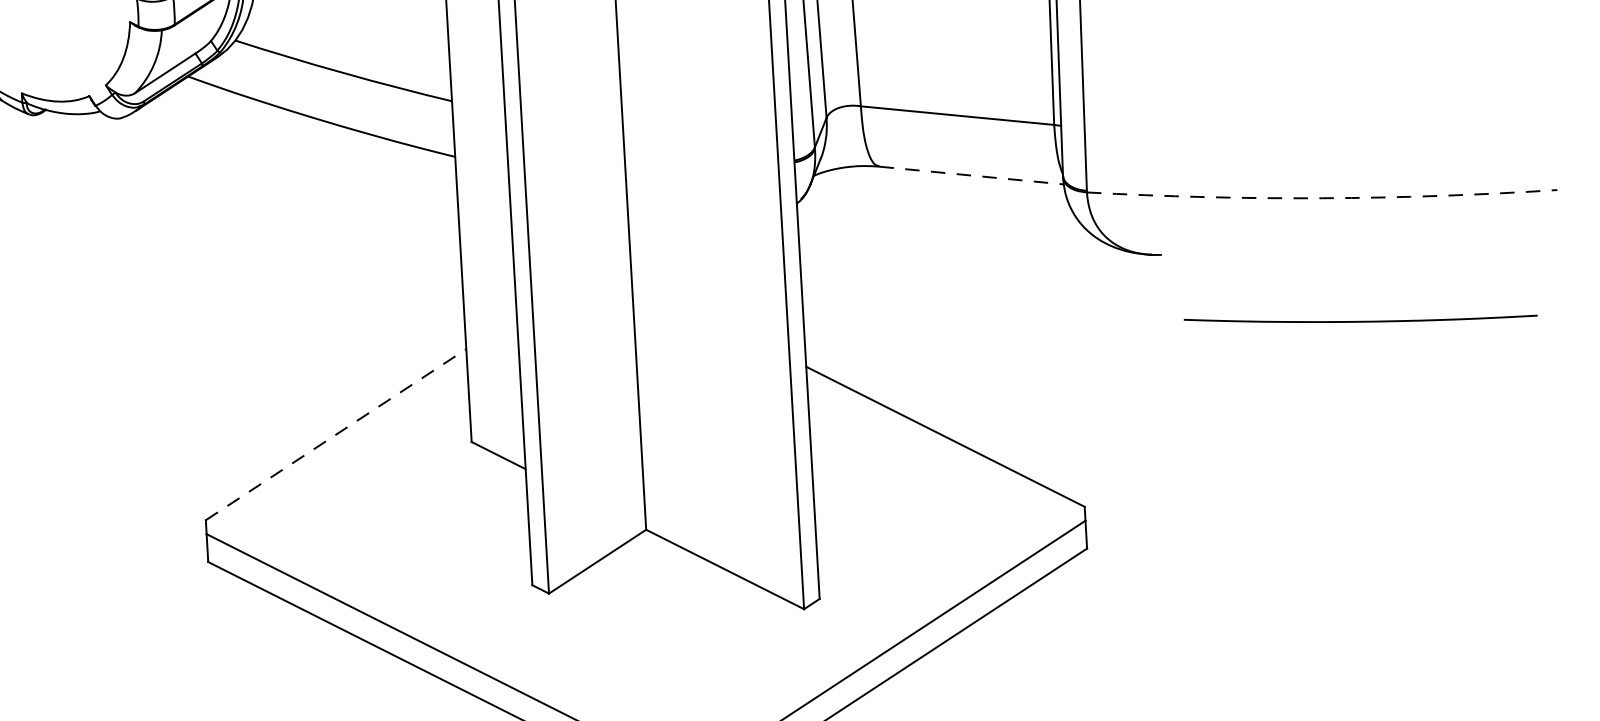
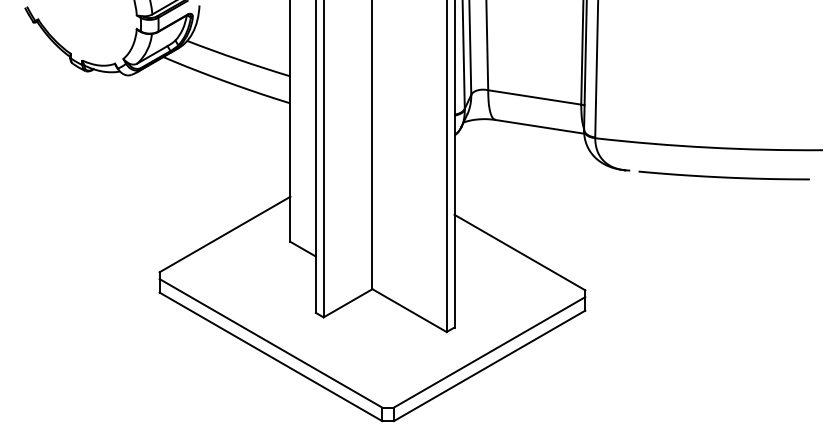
line: (970, 174) -> (539, 126), dashed -> solid
arc: (1321, 198) -> (708, 147), dashed -> solid
curve: (1359, 319) -> (723, 176), moved
line: (337, 434) -> (225, 234), dashed -> solid

